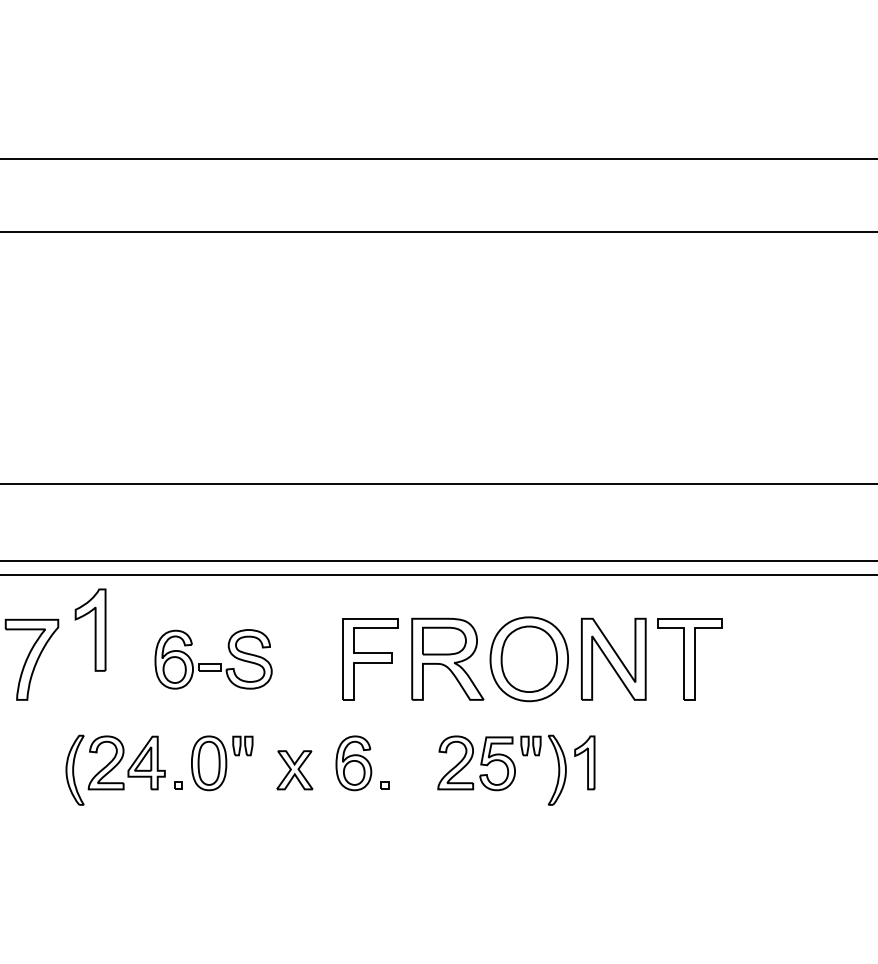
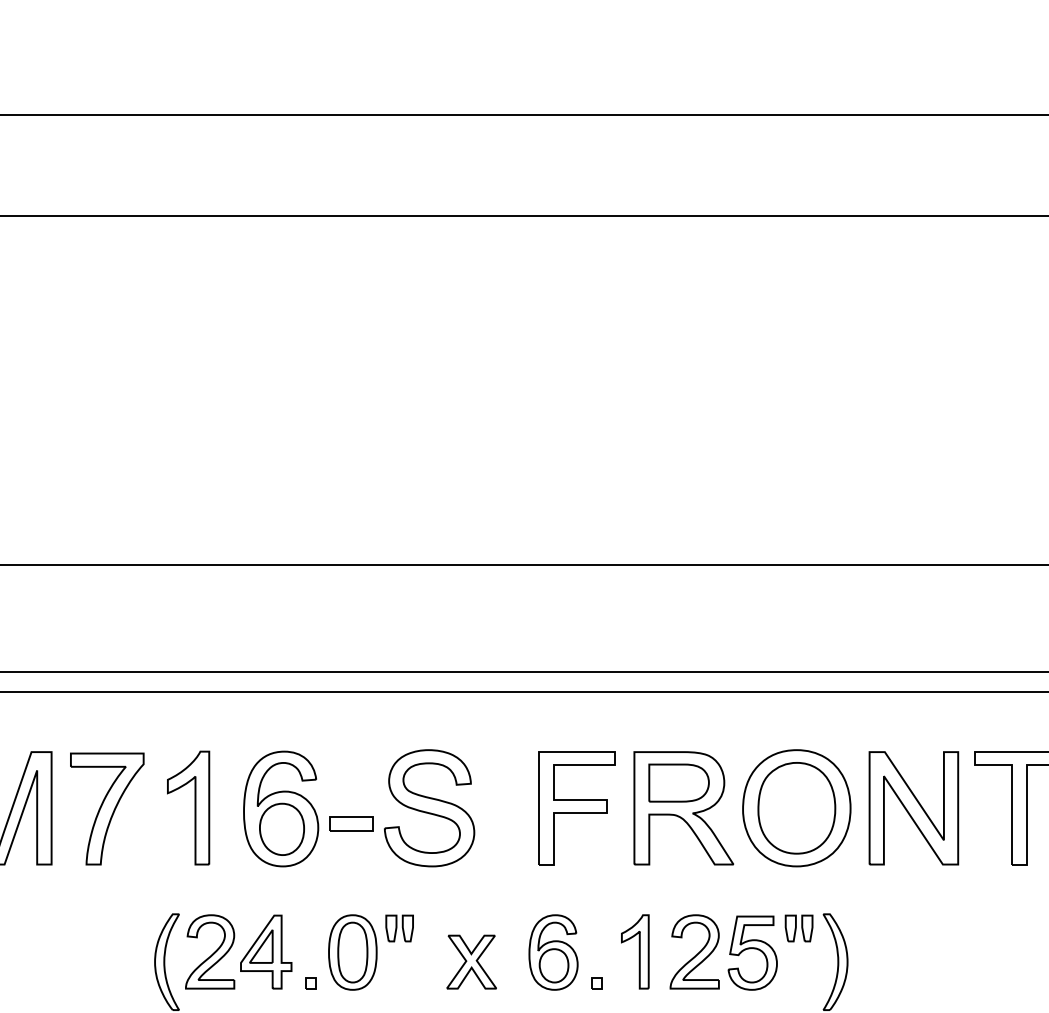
part: (90, 629) -> (188, 807), moved
part: (213, 659) -> (358, 808), size x1.43
part: (584, 762) -> (634, 951), moved

